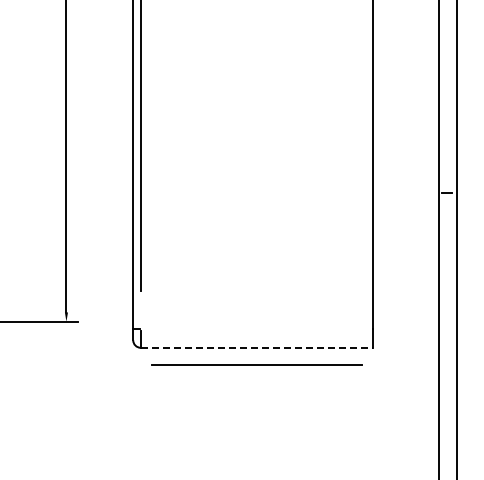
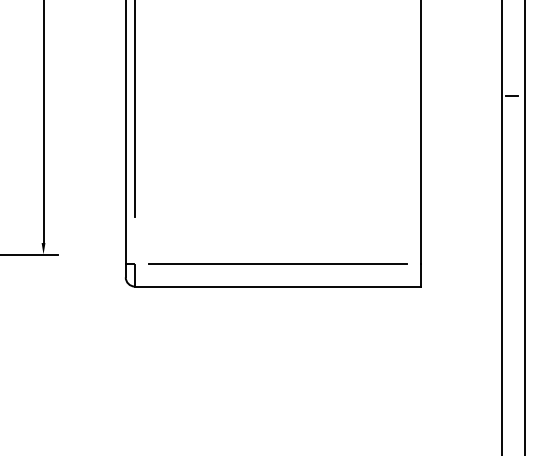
line: (257, 347) -> (278, 286), dashed -> solid
line: (256, 364) -> (277, 262), moved

